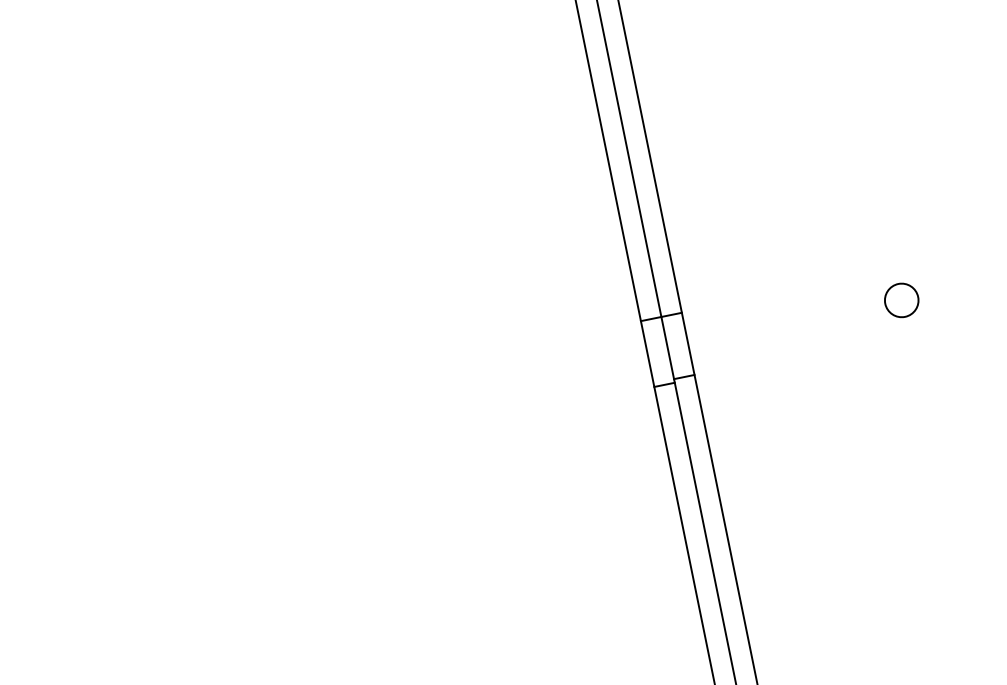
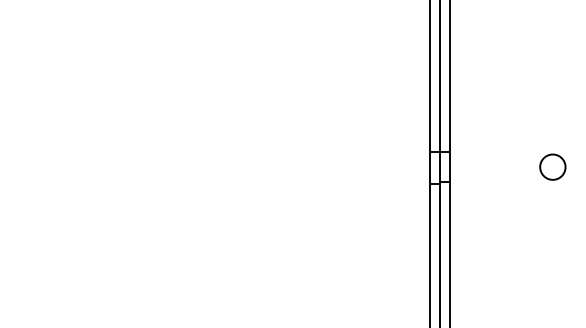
circle: (900, 299) -> (552, 166), size x1.6

